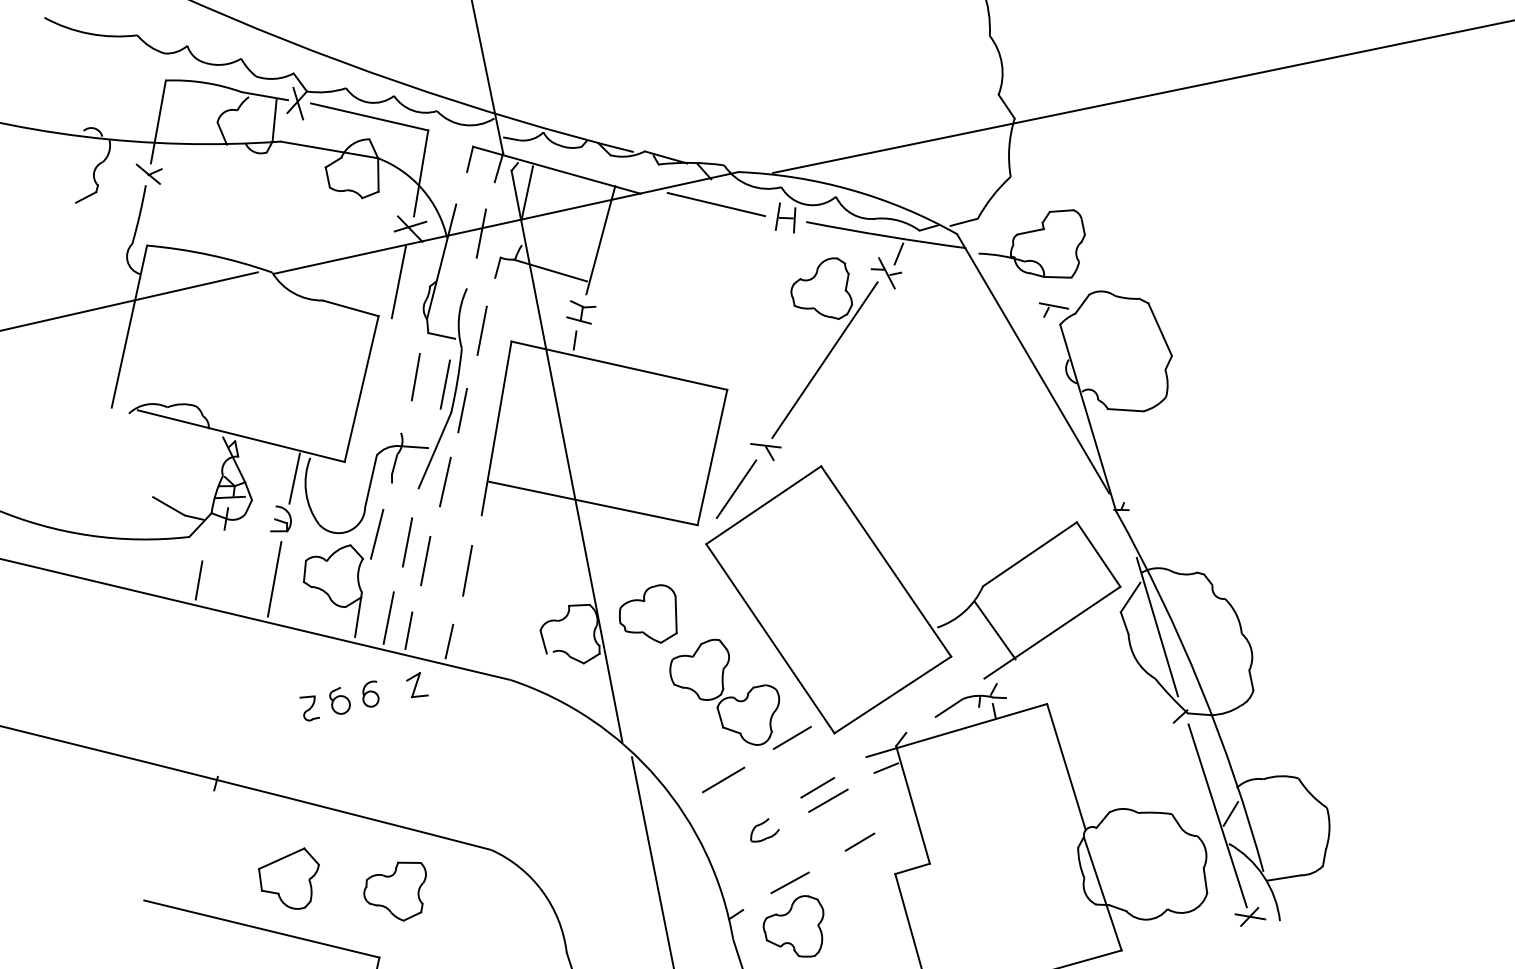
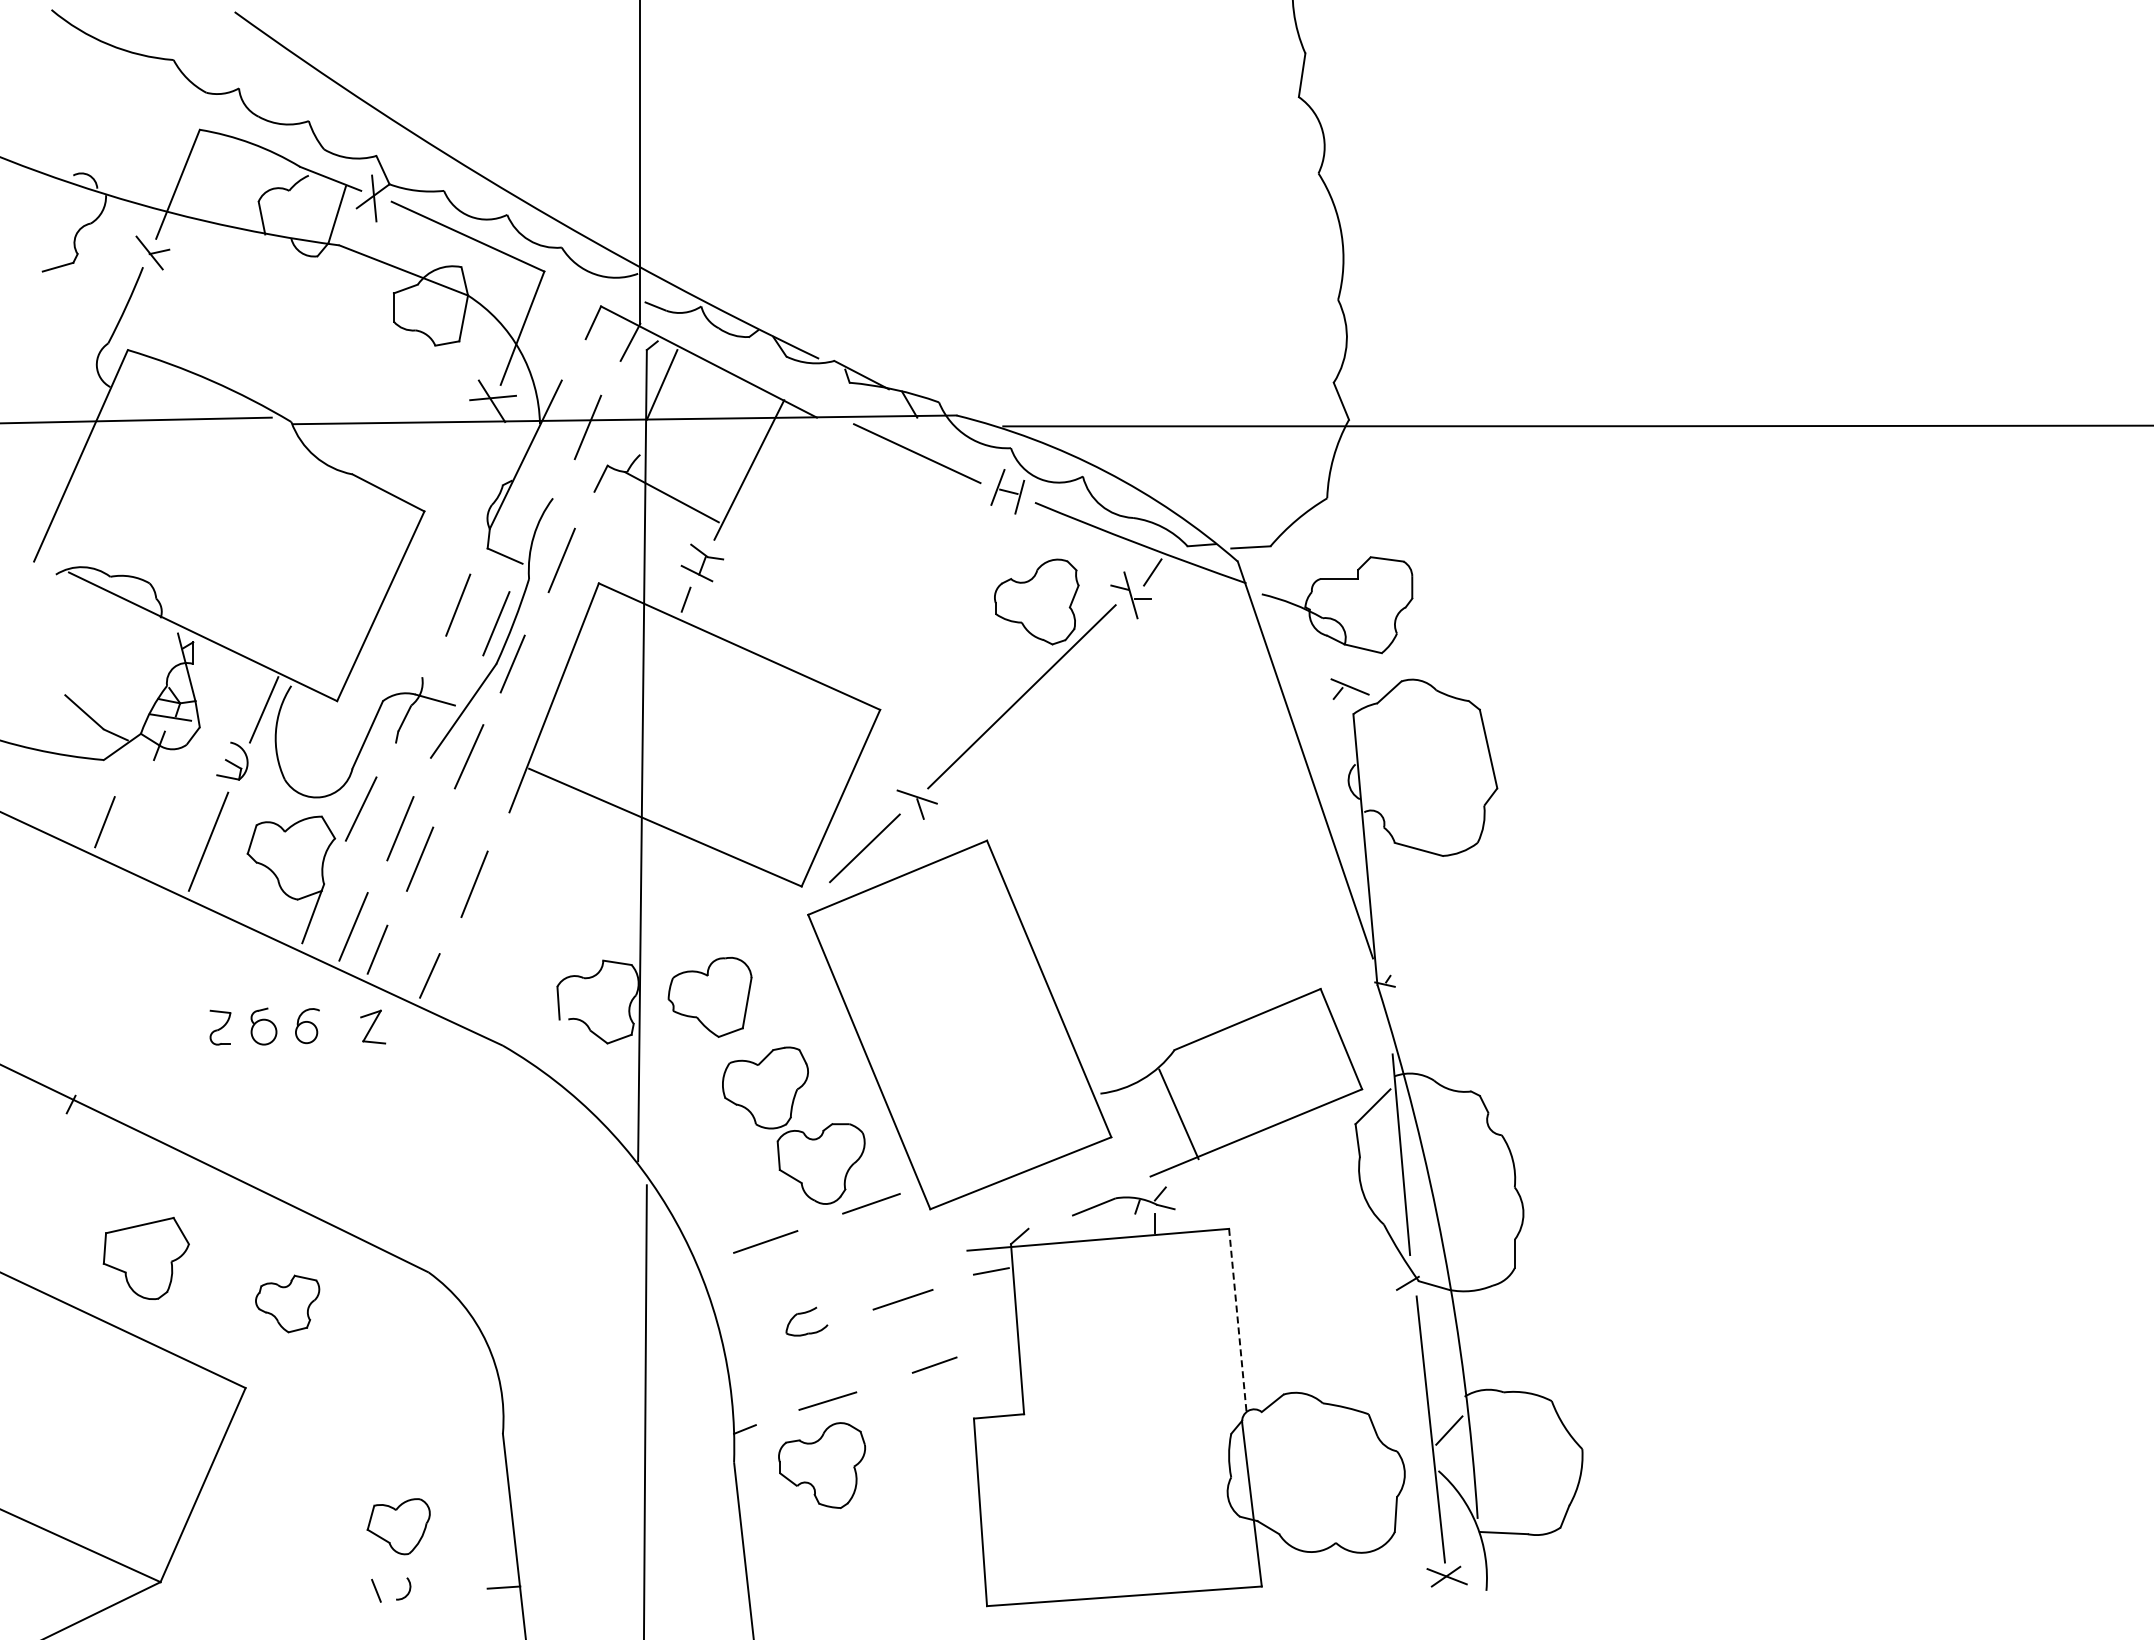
line: (398, 282) -> (461, 470), removed
line: (1066, 767) -> (1237, 1320), solid -> dashed
line: (817, 787) -> (892, 1278), removed
part: (396, 892) -> (287, 1303), size x0.7

